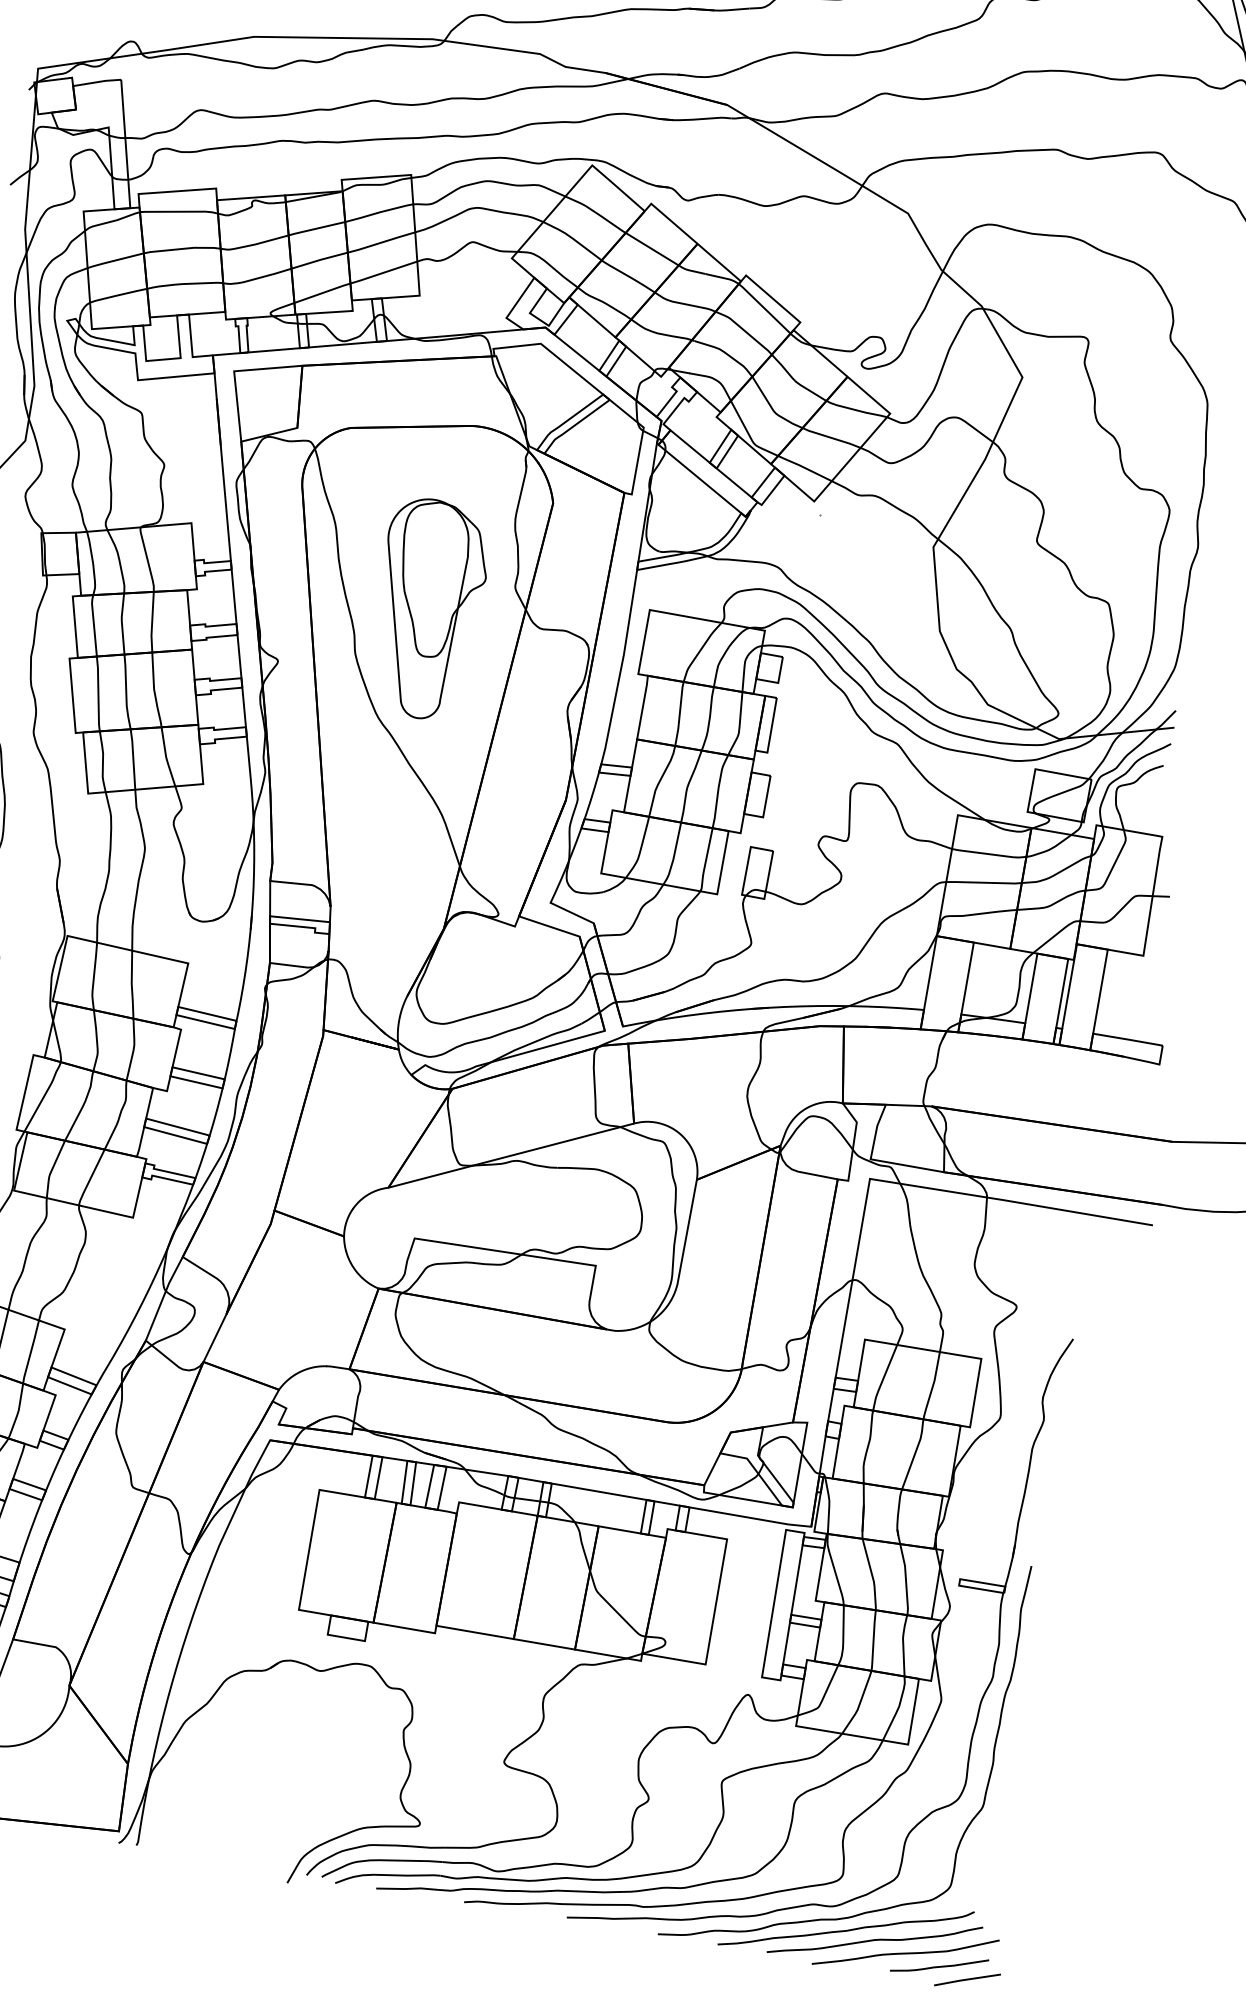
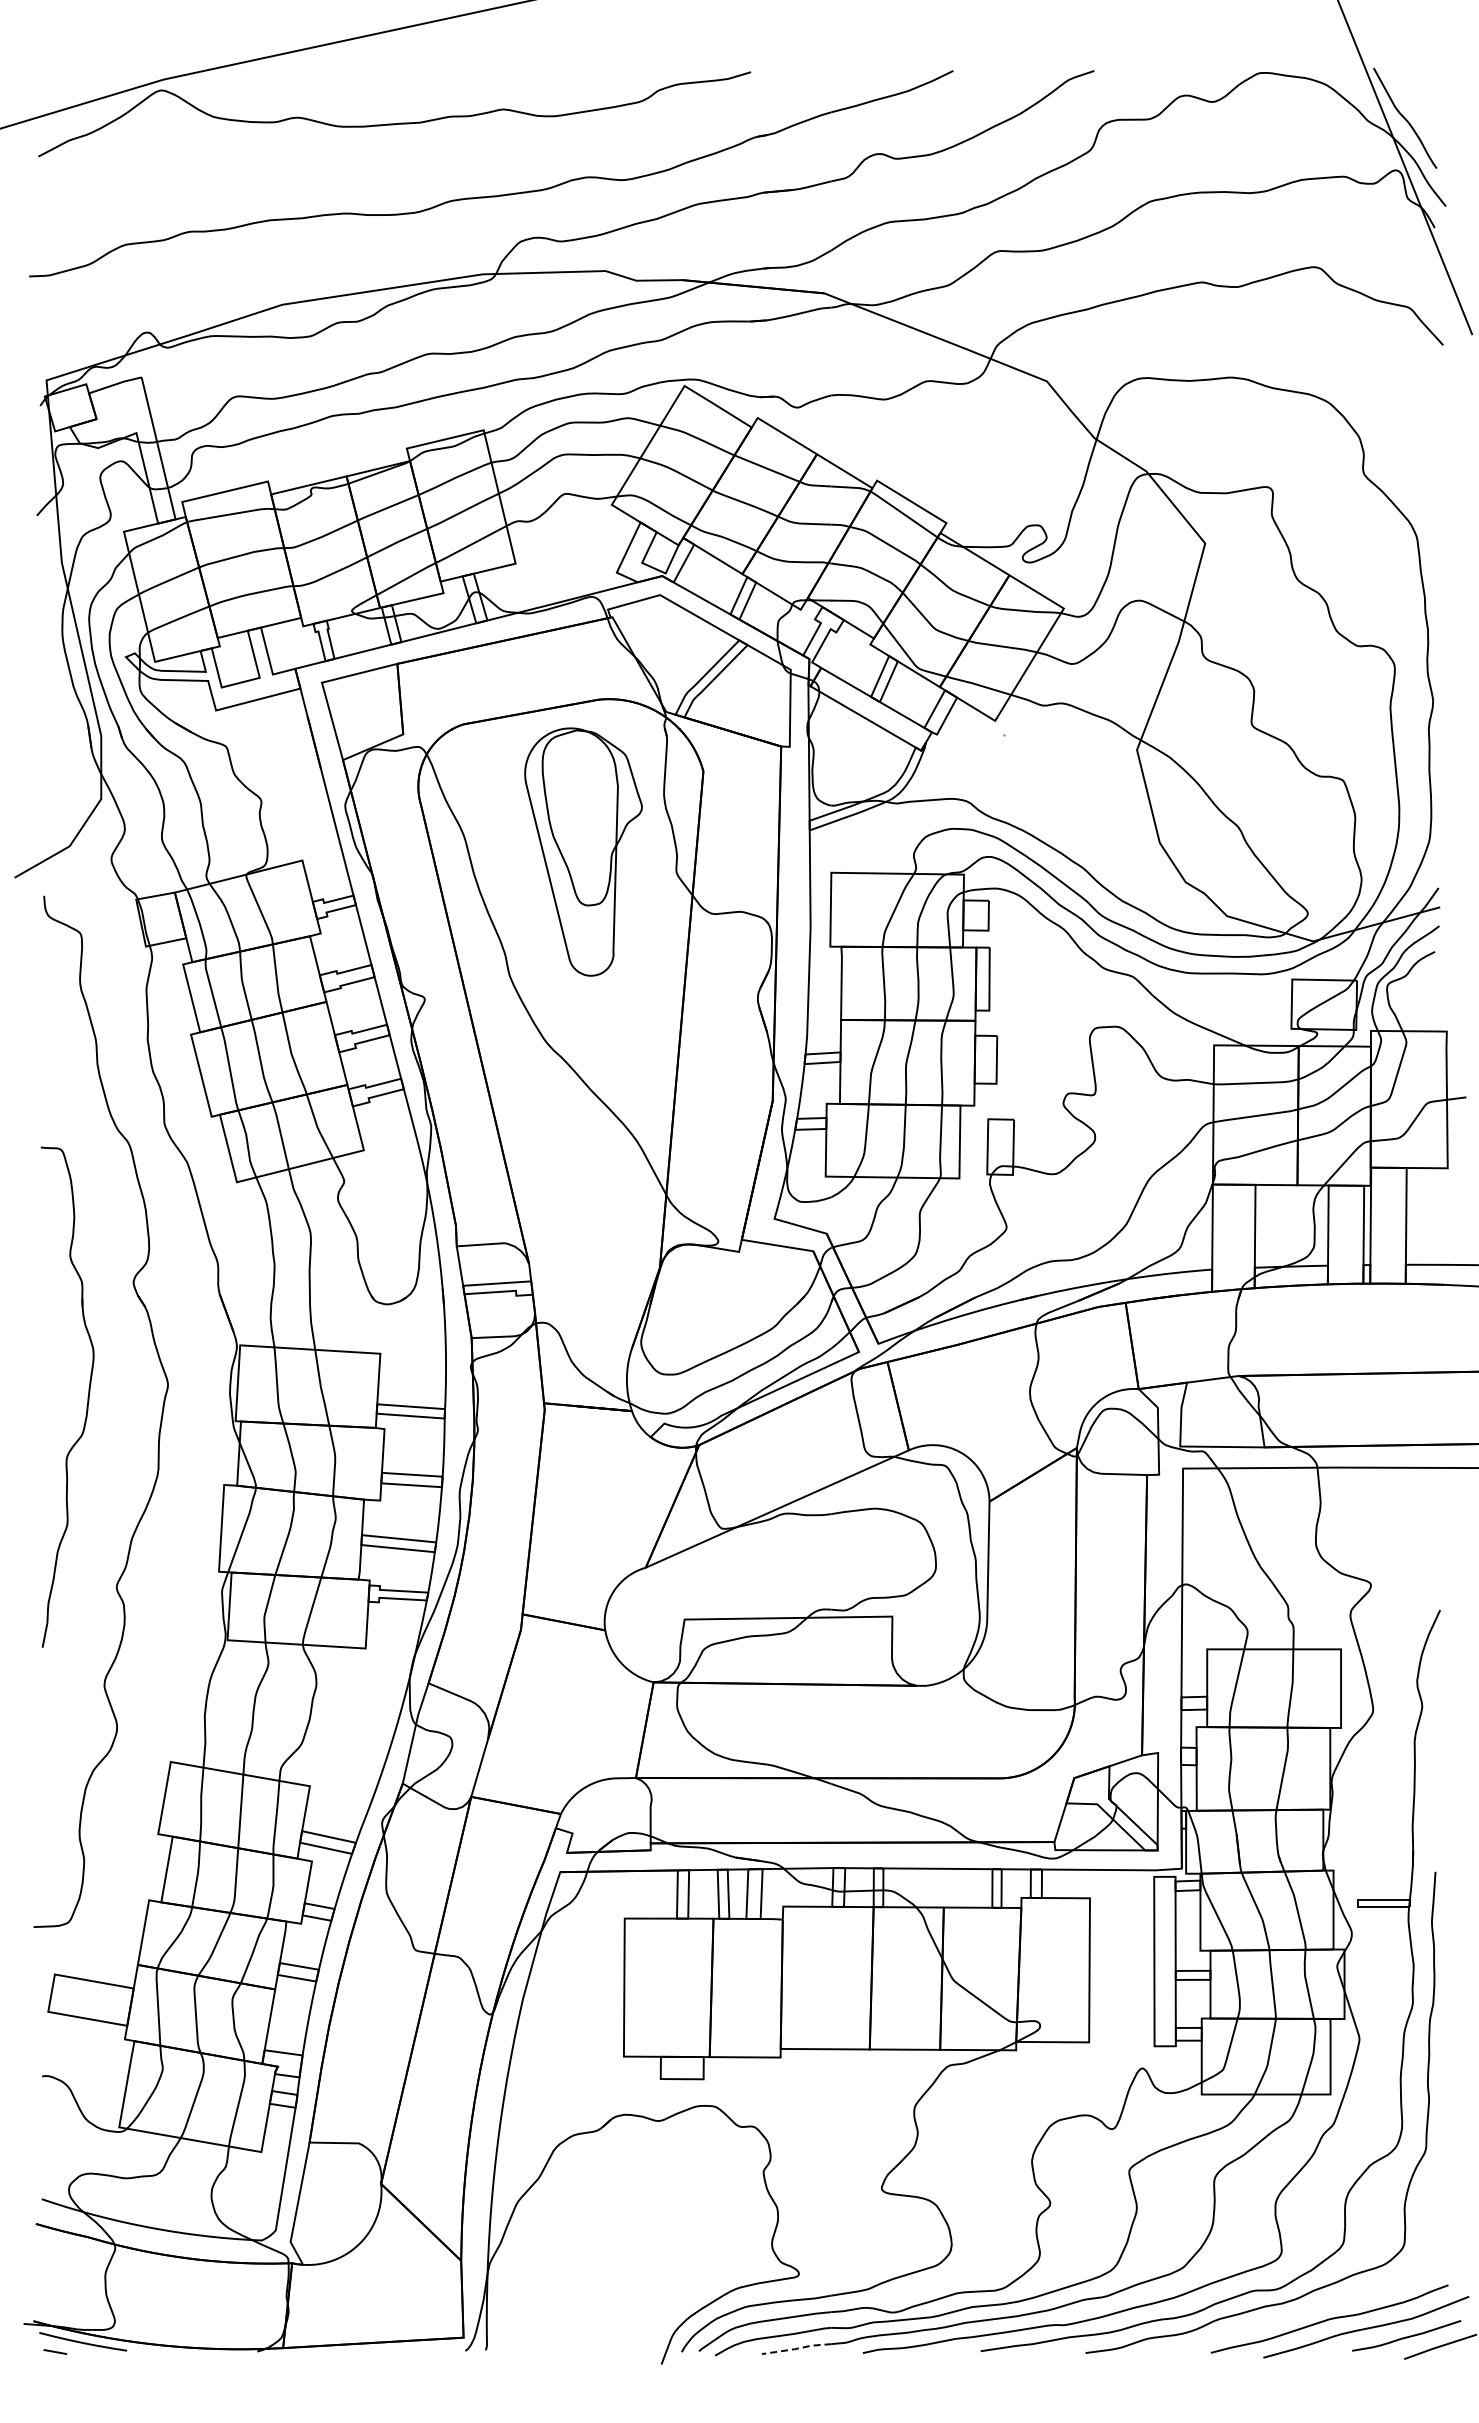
part: (428, 608) -> (583, 851), moved
line: (407, 1888) -> (796, 2348), solid -> dashed
curve: (846, 1930) -> (1295, 2313), removed

